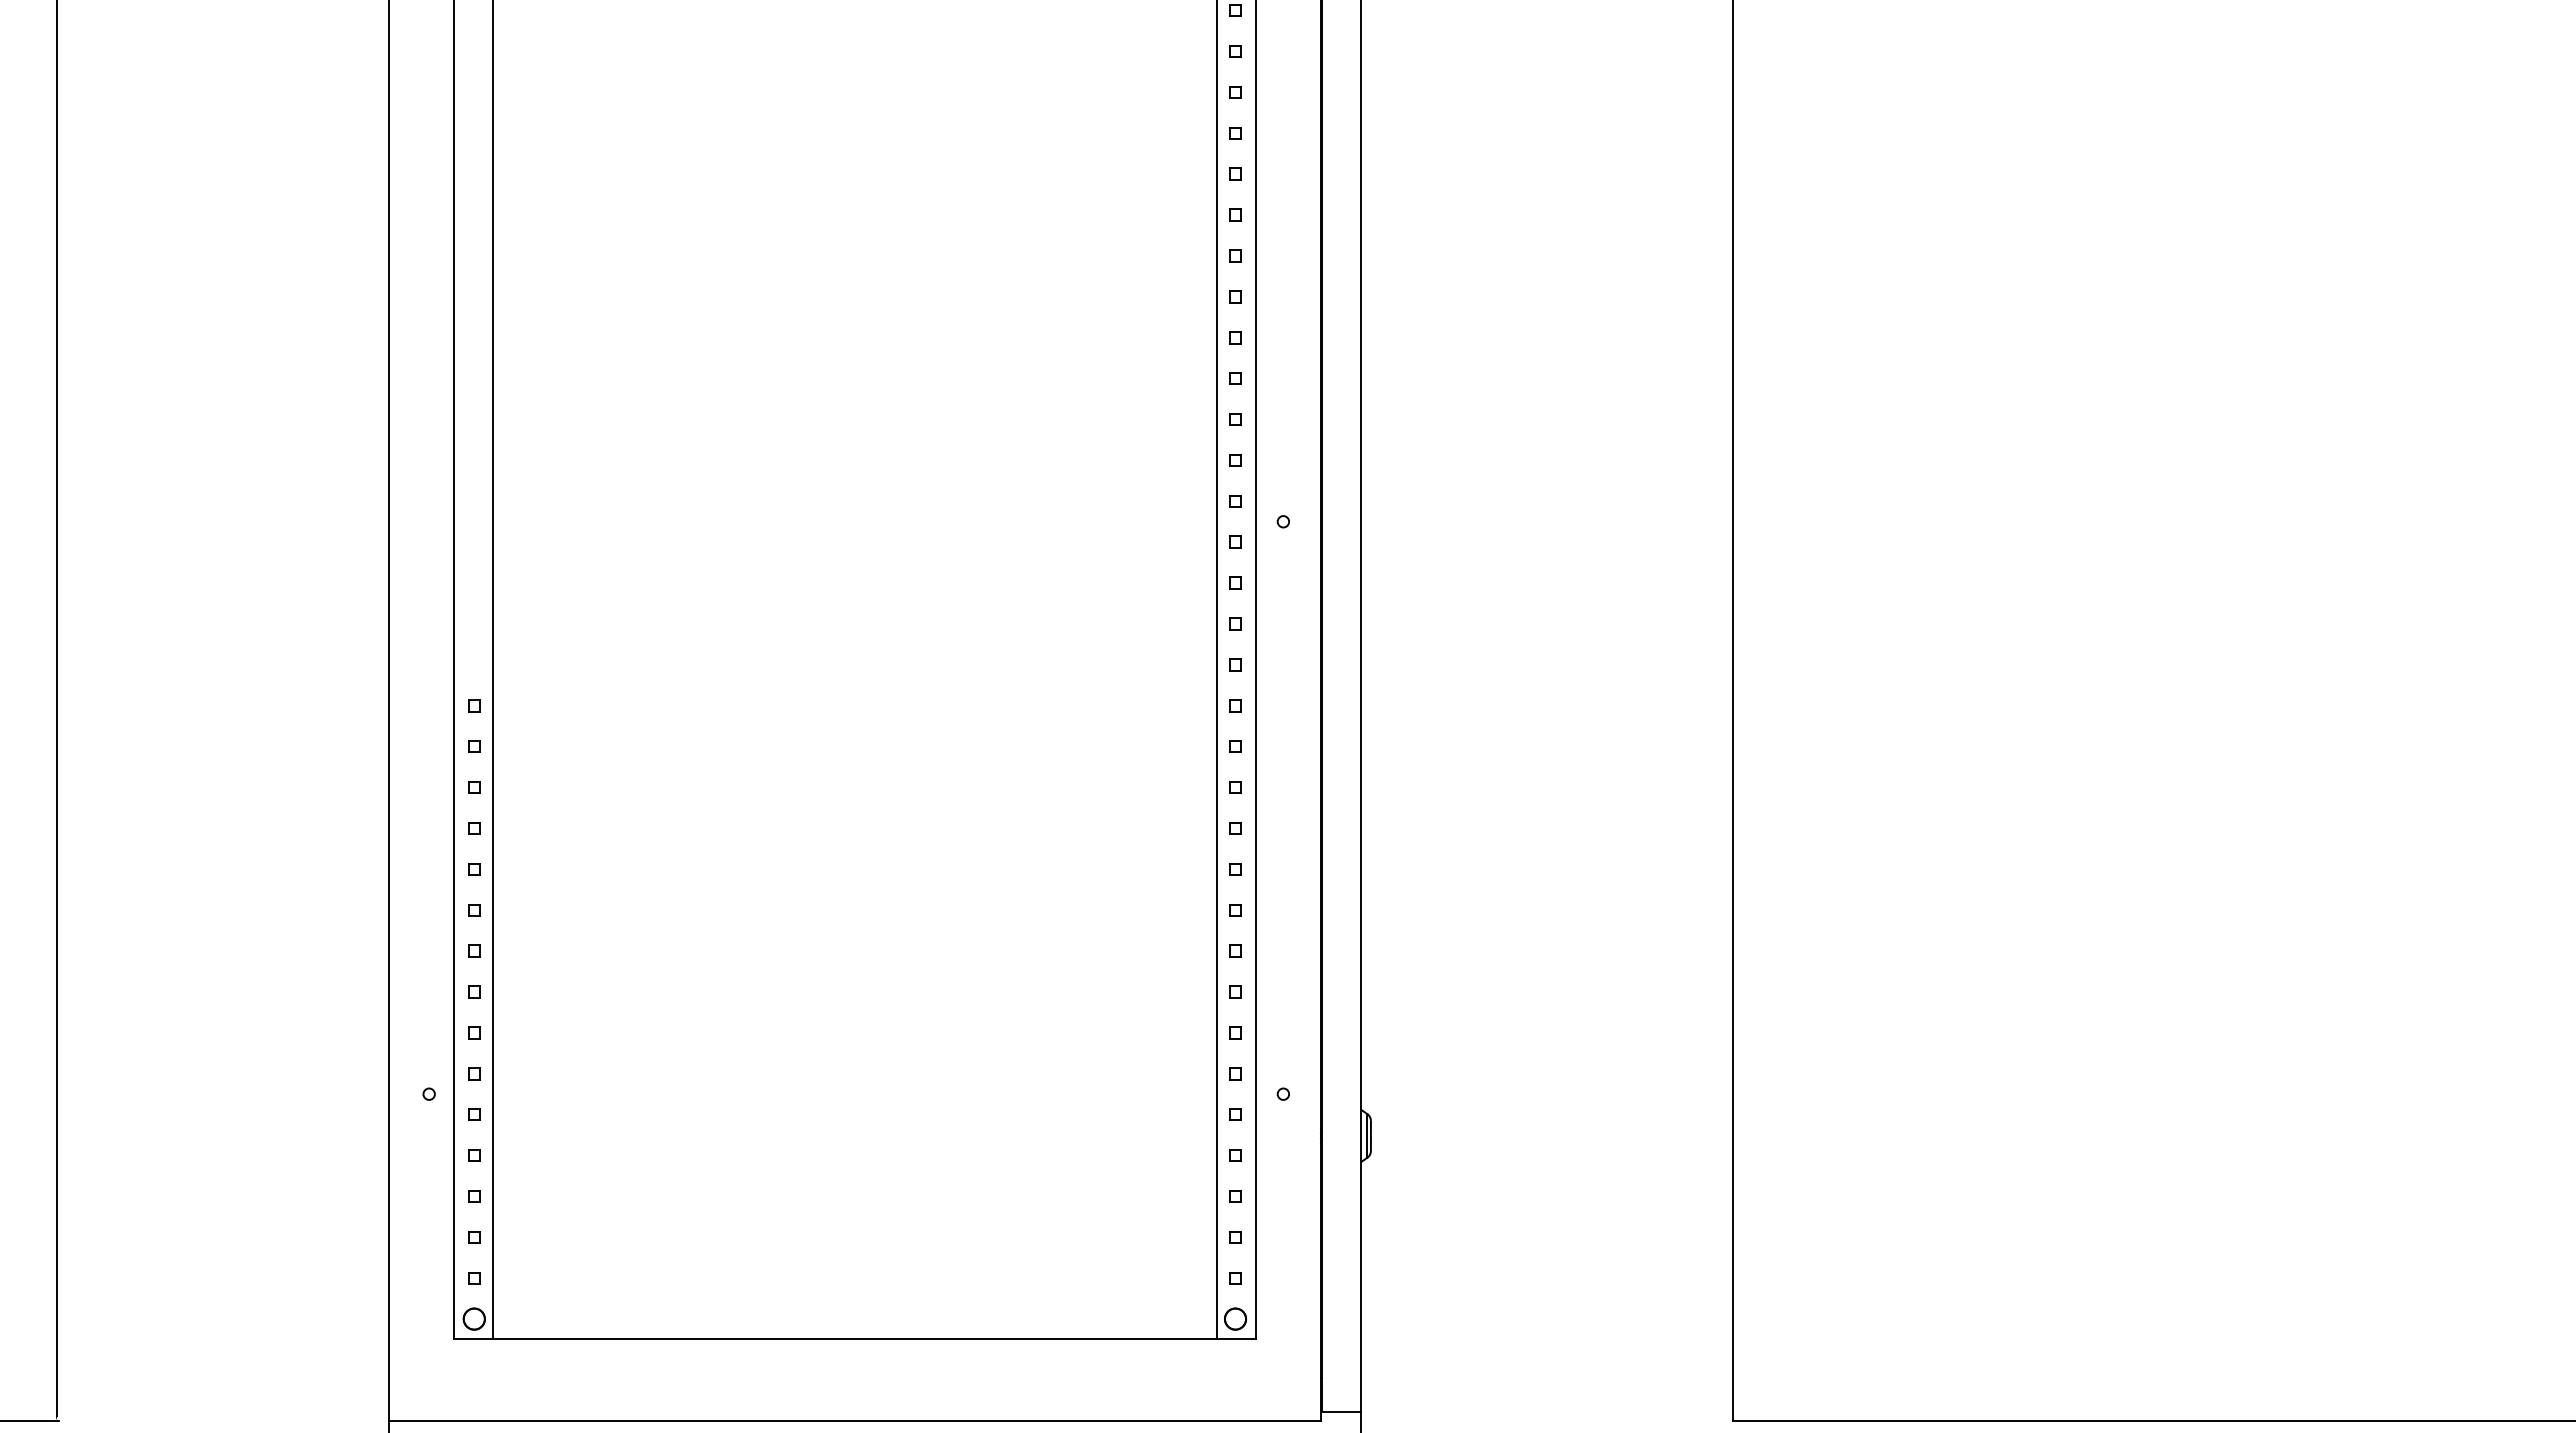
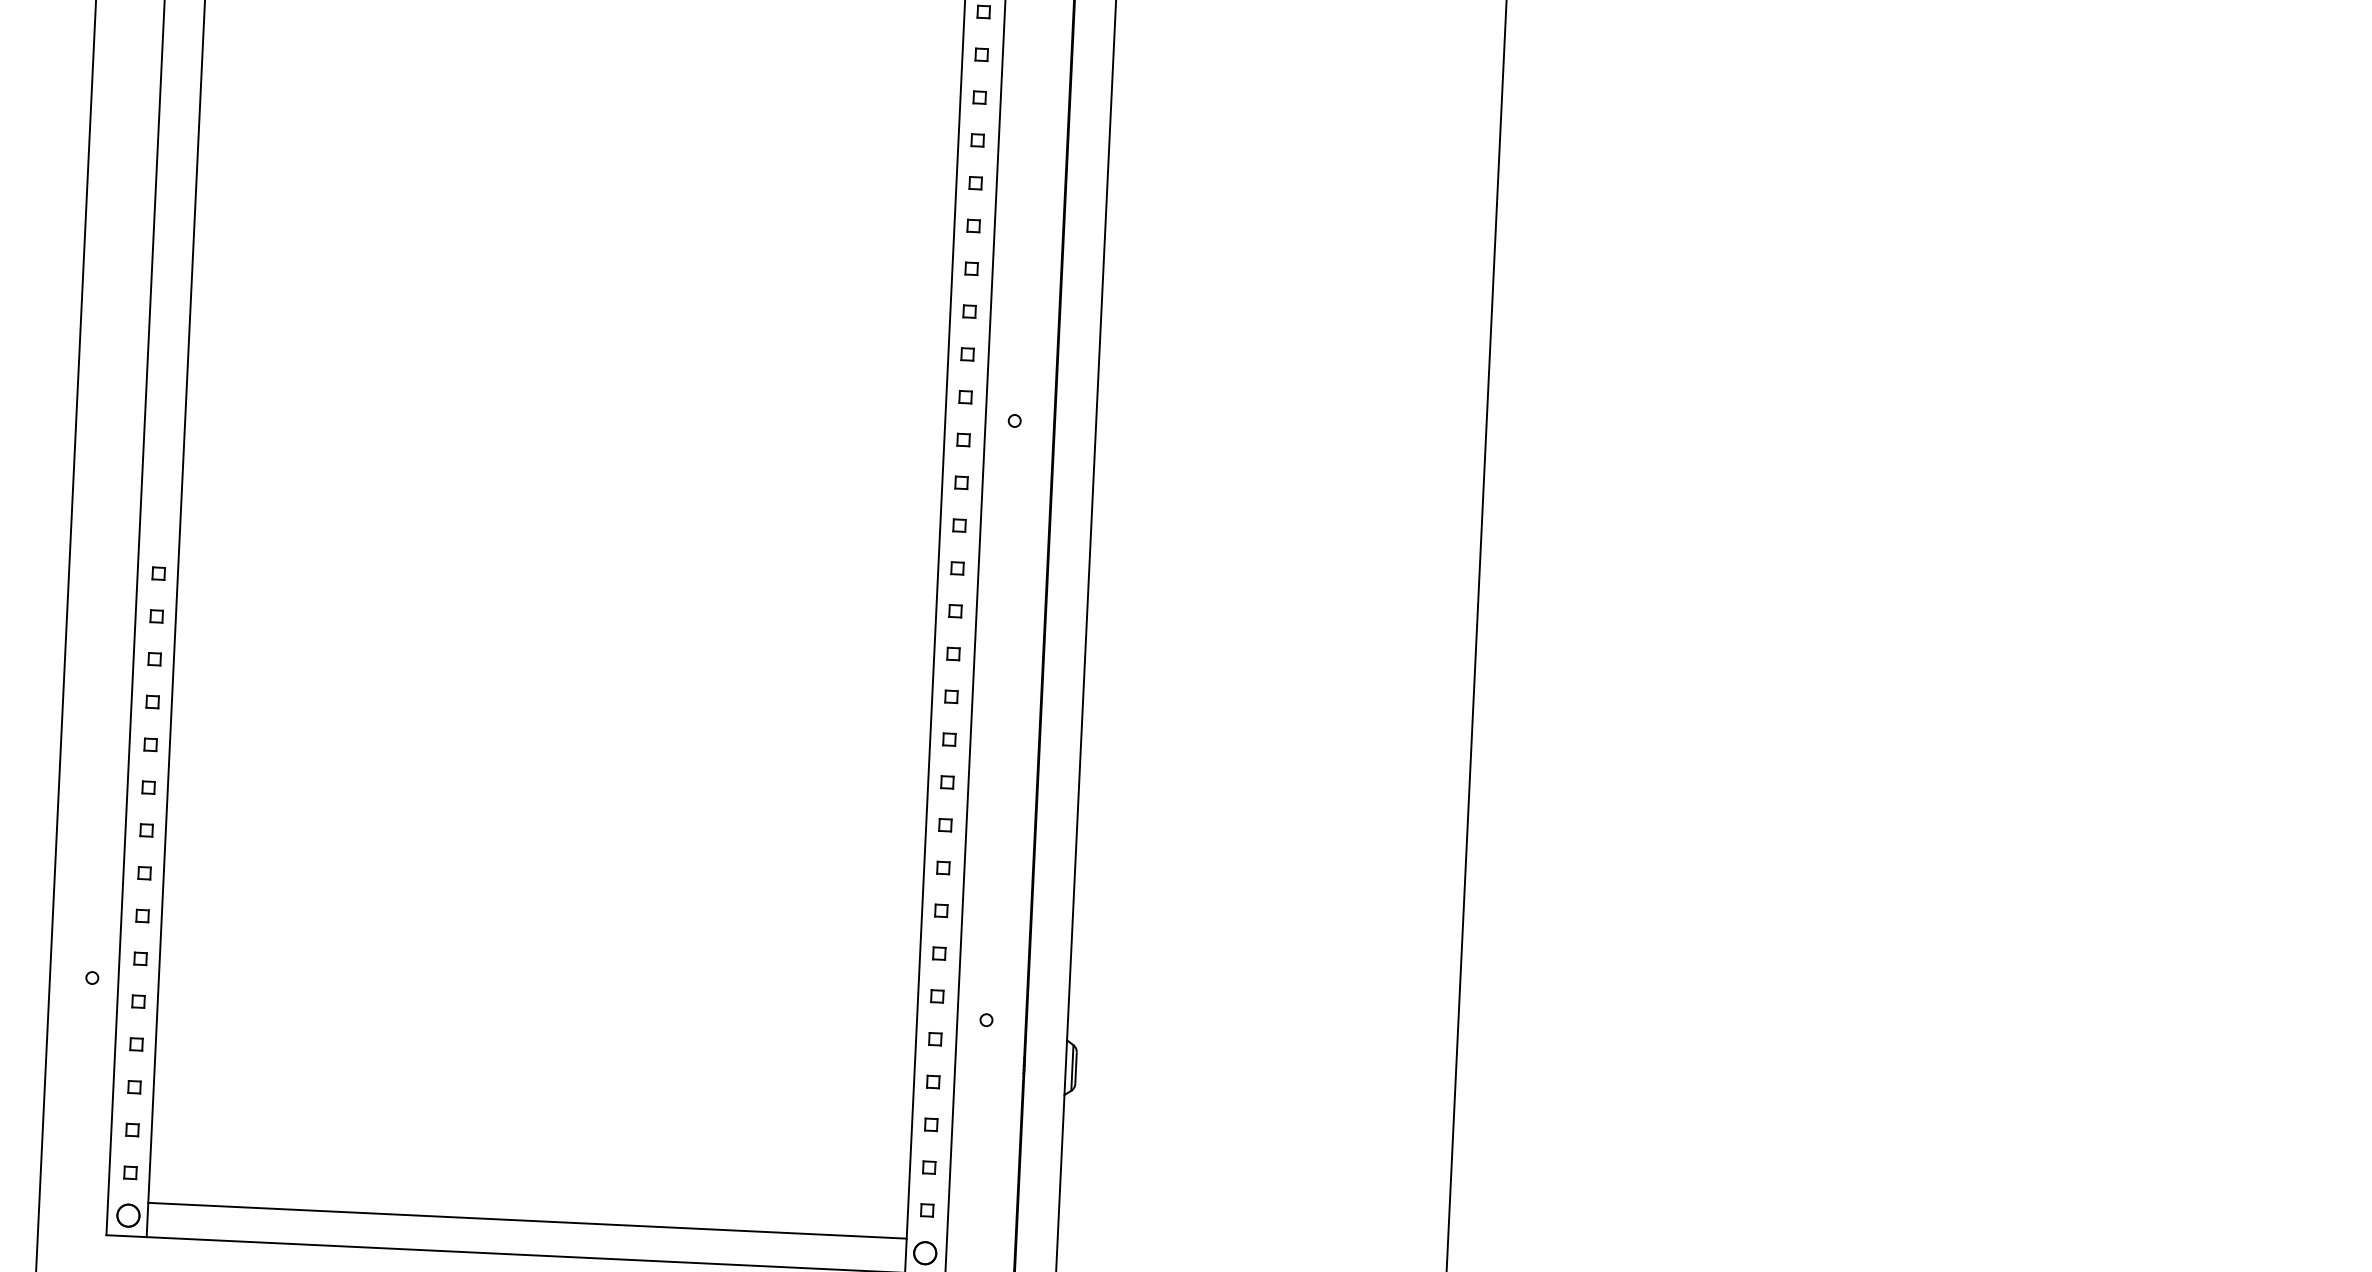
line: (854, 1306) -> (527, 1221), added

